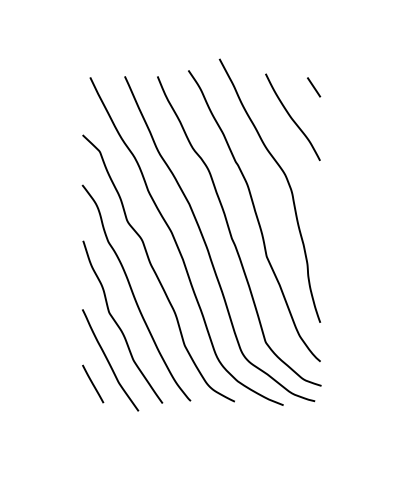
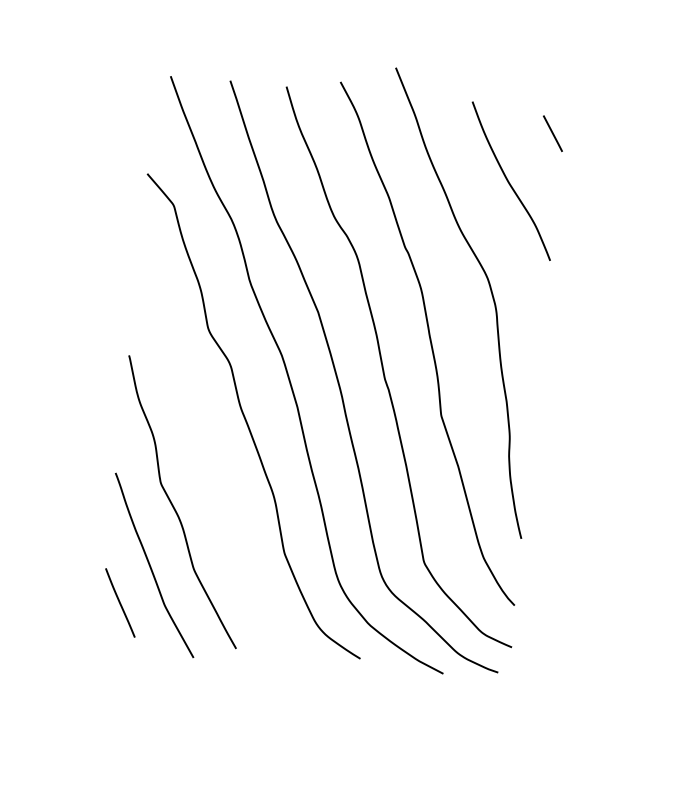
curve: (134, 294) -> (207, 456), removed

